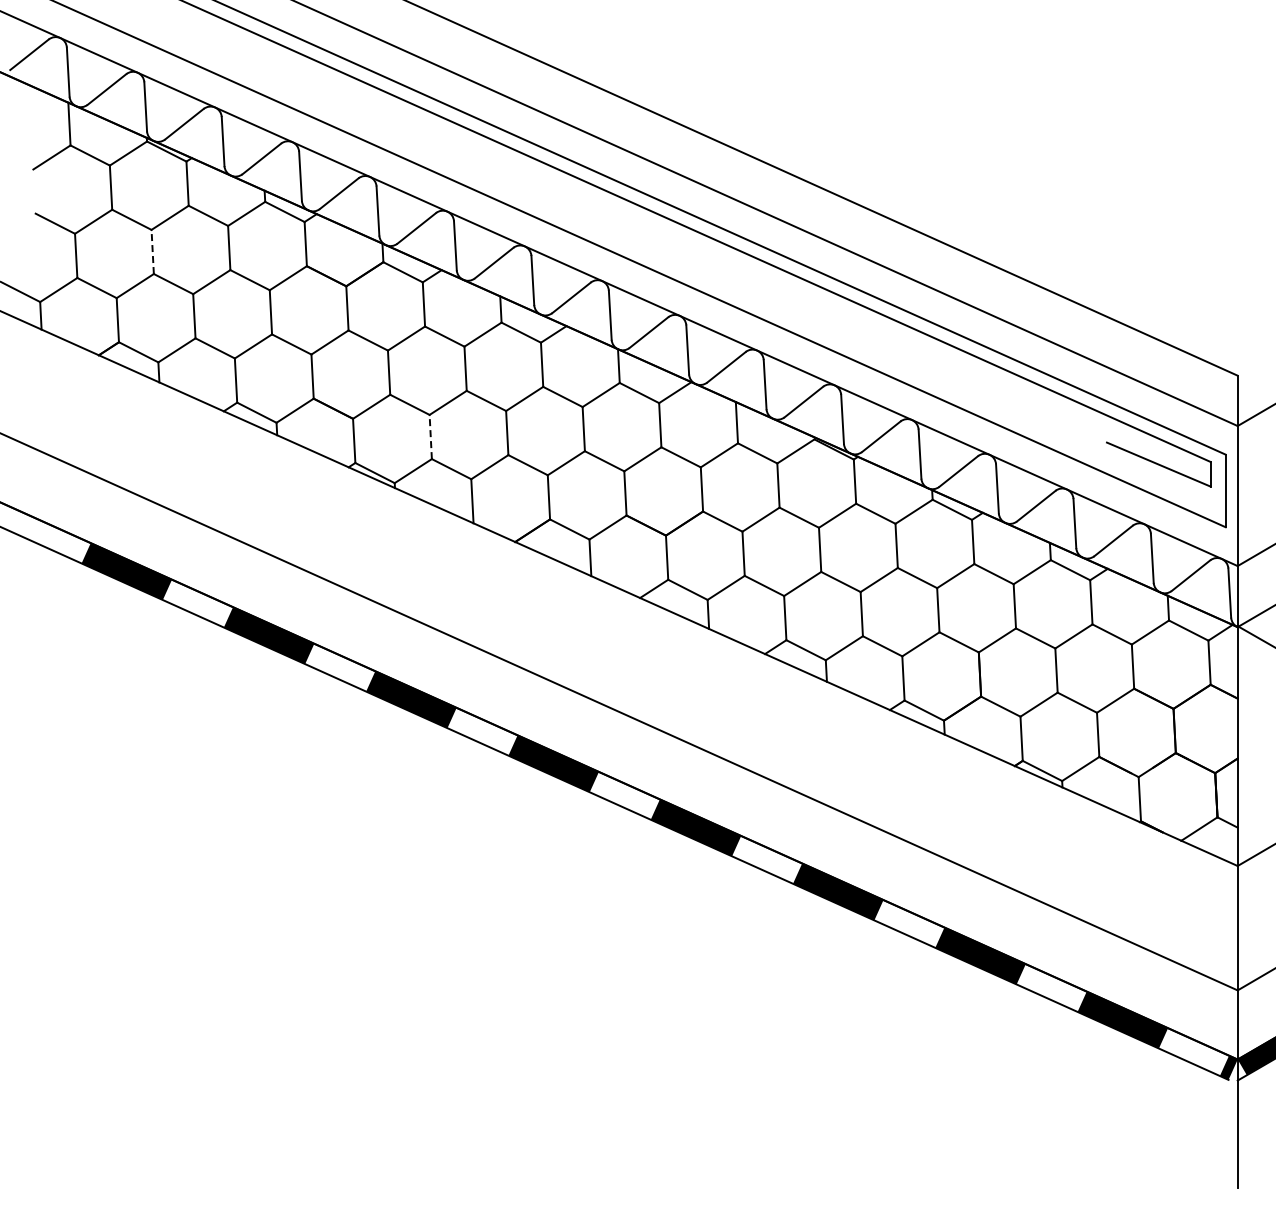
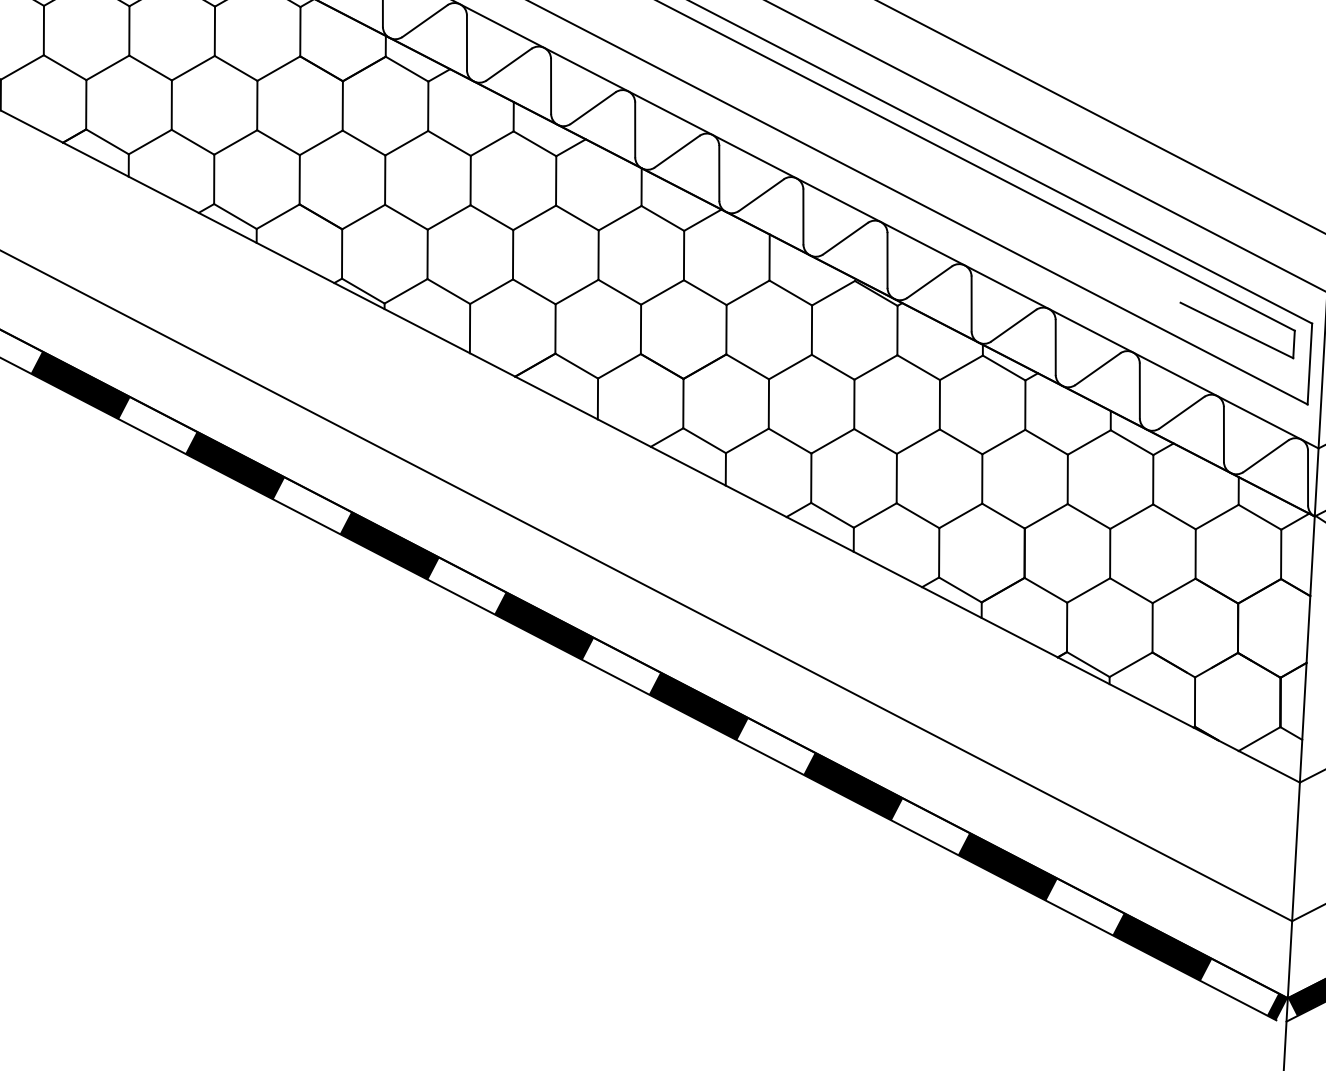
line: (152, 251) -> (129, 30), dashed -> solid
line: (430, 436) -> (427, 253), dashed -> solid

